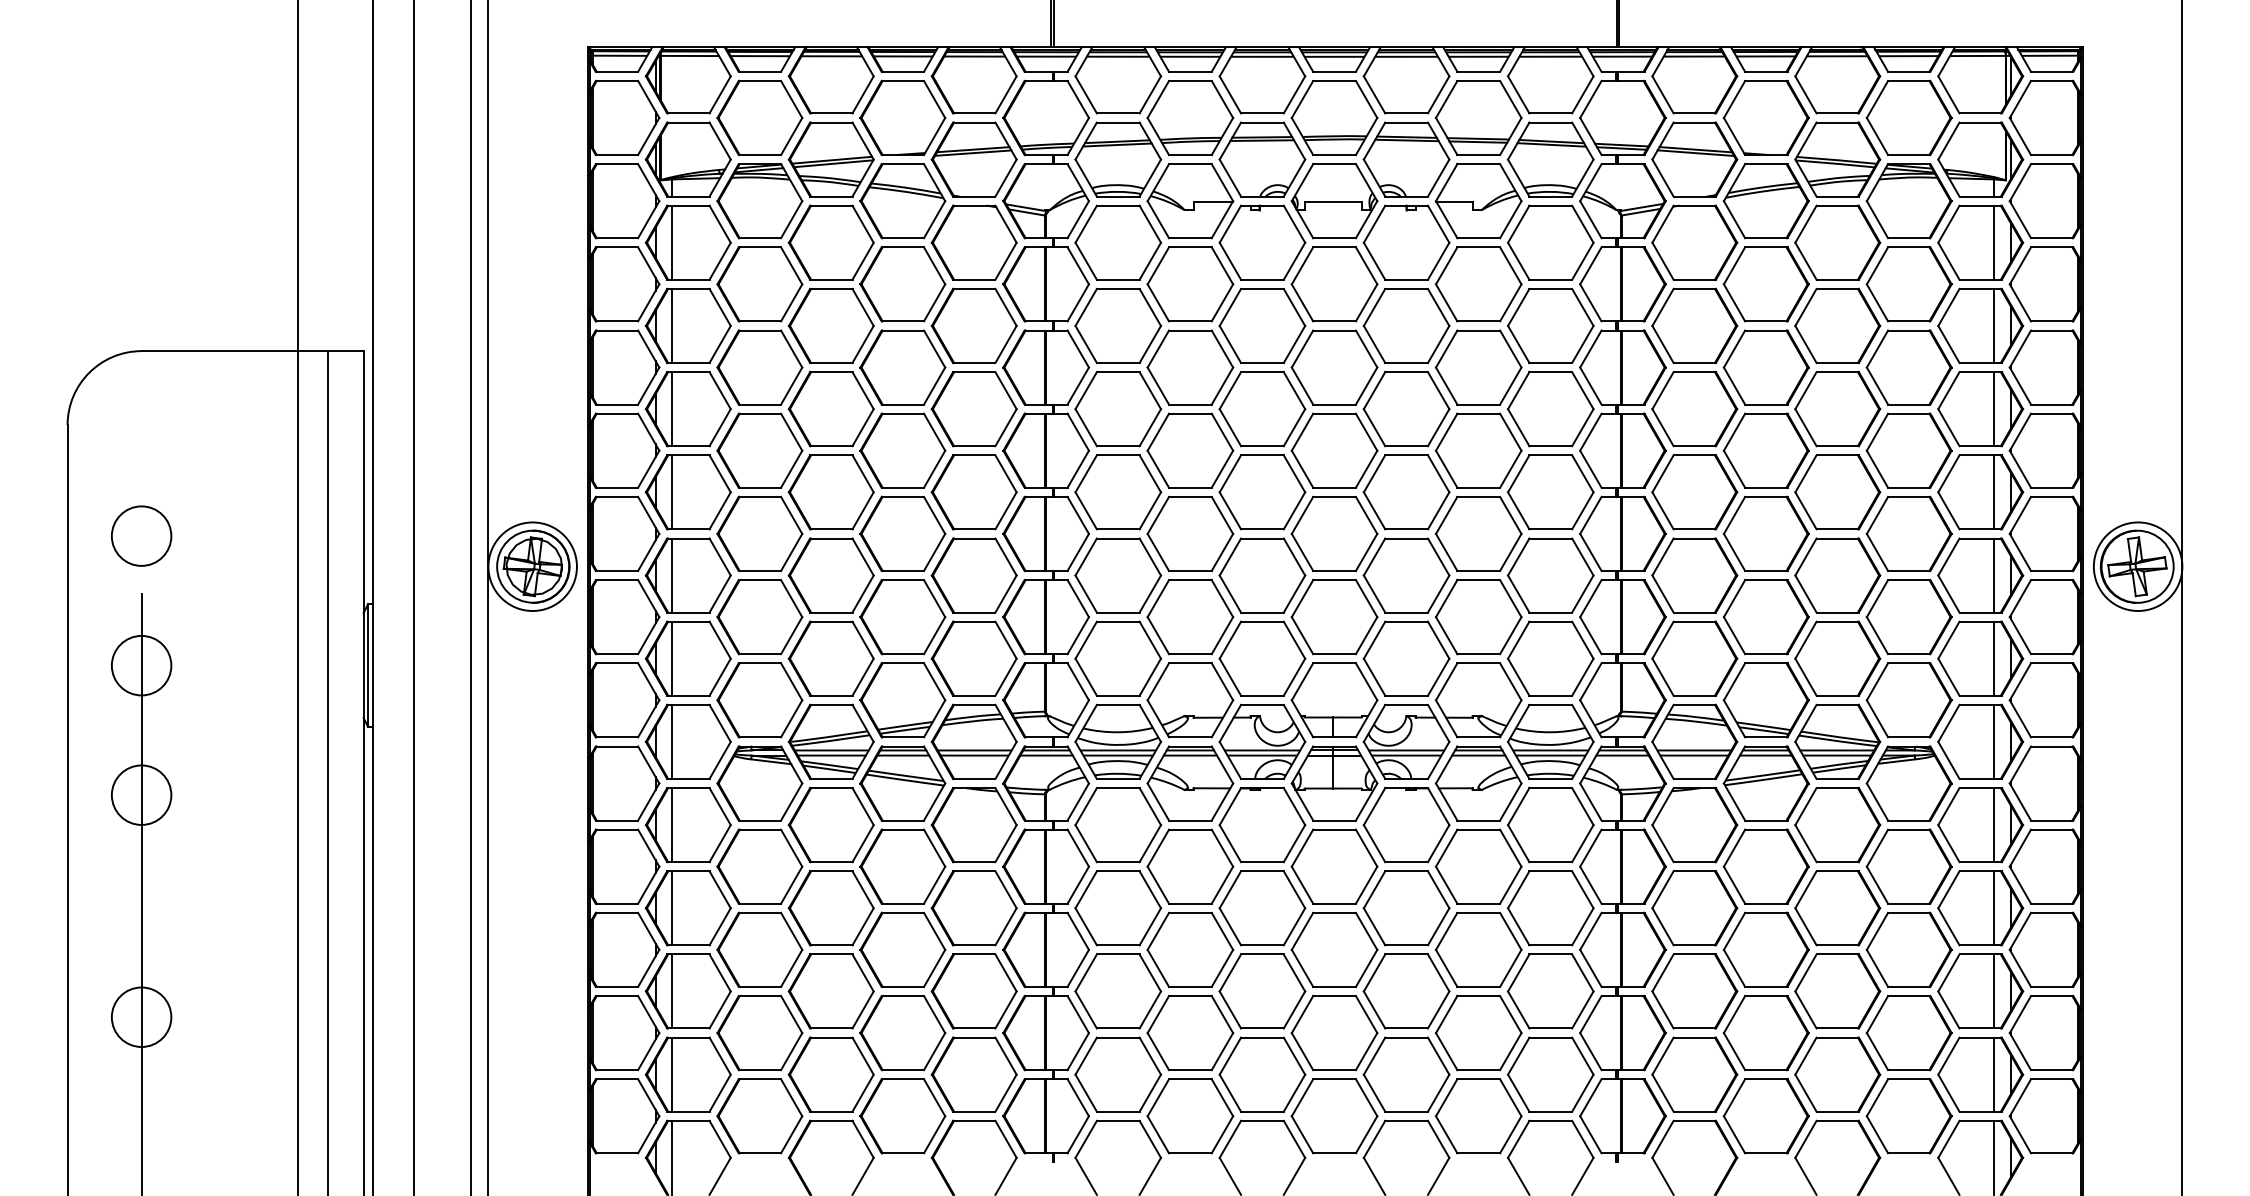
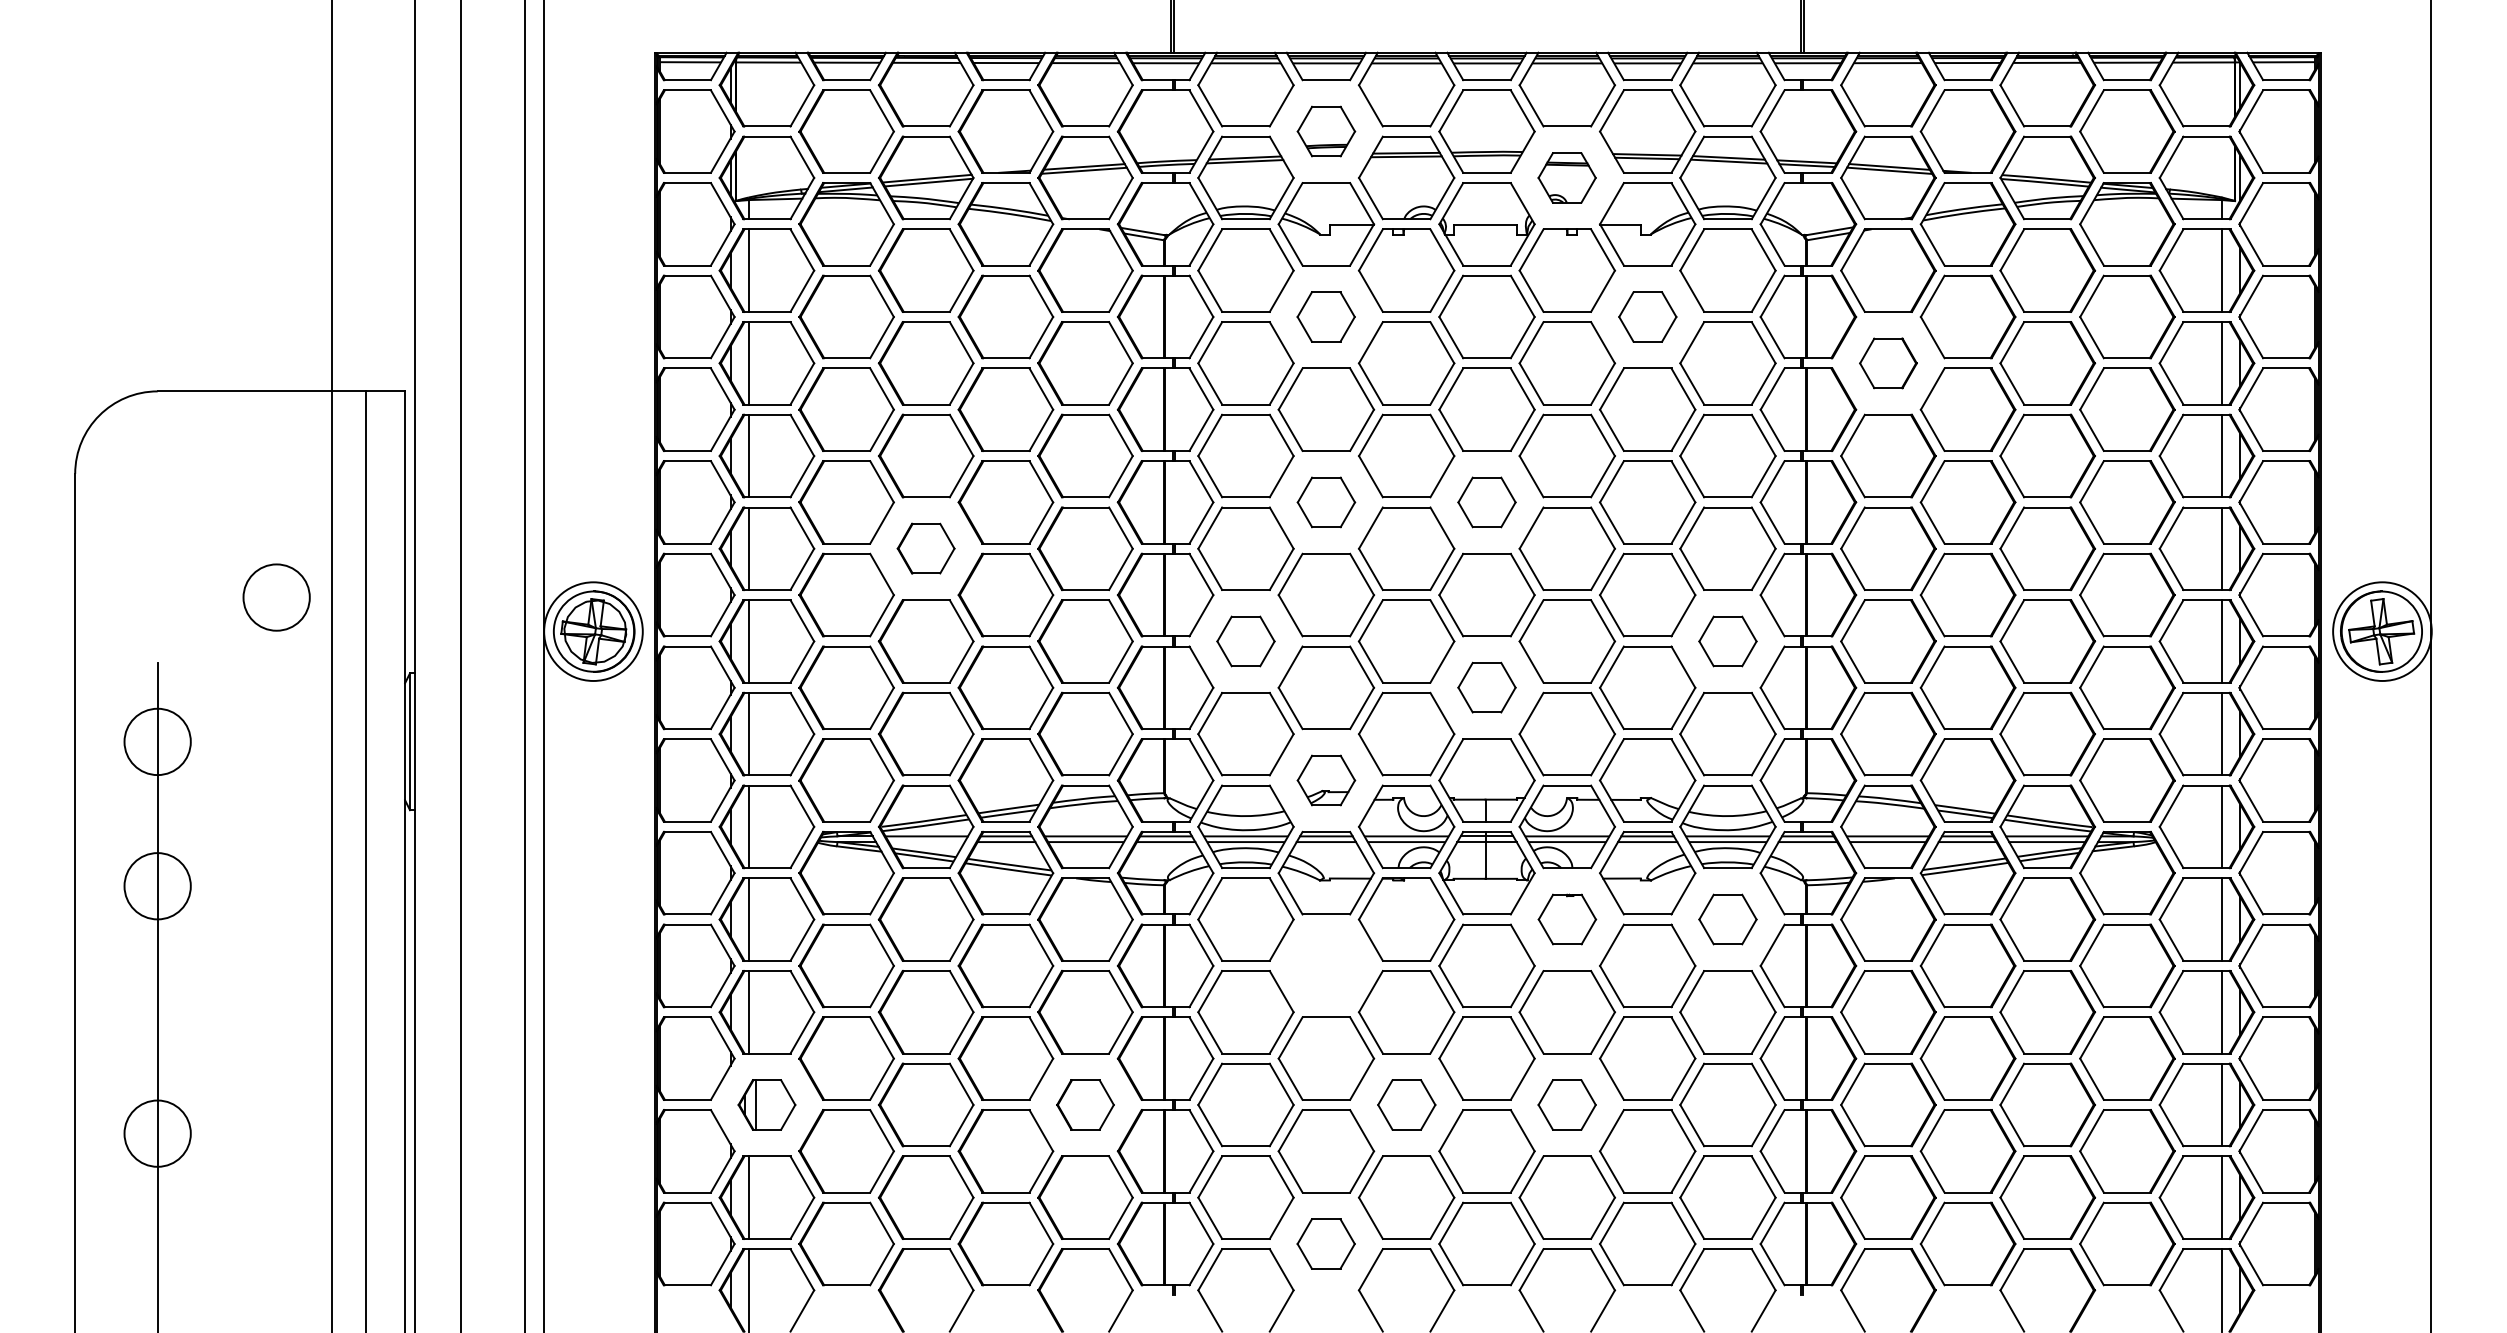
part: (1190, 117) -> (1326, 131), size x0.6
part: (1405, 159) -> (1566, 177), size x0.6
part: (1189, 283) -> (1325, 316), size x0.6
part: (1478, 283) -> (1647, 316), size x0.6
part: (1694, 326) -> (1888, 363), size x0.6
part: (1190, 450) -> (1326, 502), size x0.6
part: (1334, 450) -> (1486, 502), size x0.6
part: (830, 492) -> (925, 548), size x0.6
circle: (141, 536) -> (276, 597), moved
part: (1117, 575) -> (1245, 641), size x0.6
part: (1550, 575) -> (1727, 641), size x0.6
part: (1334, 616) -> (1486, 687), size x0.6
part: (1190, 700) -> (1326, 780), size x0.6
line: (831, 755) -> (926, 842), removed
part: (1406, 825) -> (1567, 919), size x0.6
part: (1550, 825) -> (1727, 919), size x0.6
part: (1190, 866) -> (1326, 965), removed
part: (687, 991) -> (766, 1104), size x0.6
part: (974, 991) -> (1085, 1104), size x0.6
part: (1262, 991) -> (1406, 1104), size x0.6
part: (1405, 991) -> (1566, 1104), size x0.6
part: (1189, 1115) -> (1325, 1243), size x0.6

